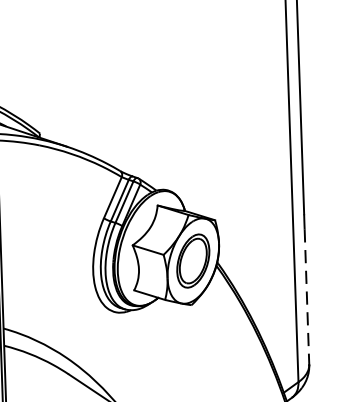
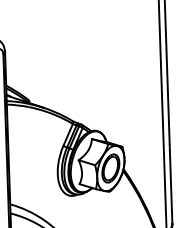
line: (307, 298) -> (171, 188), dashed -> solid

